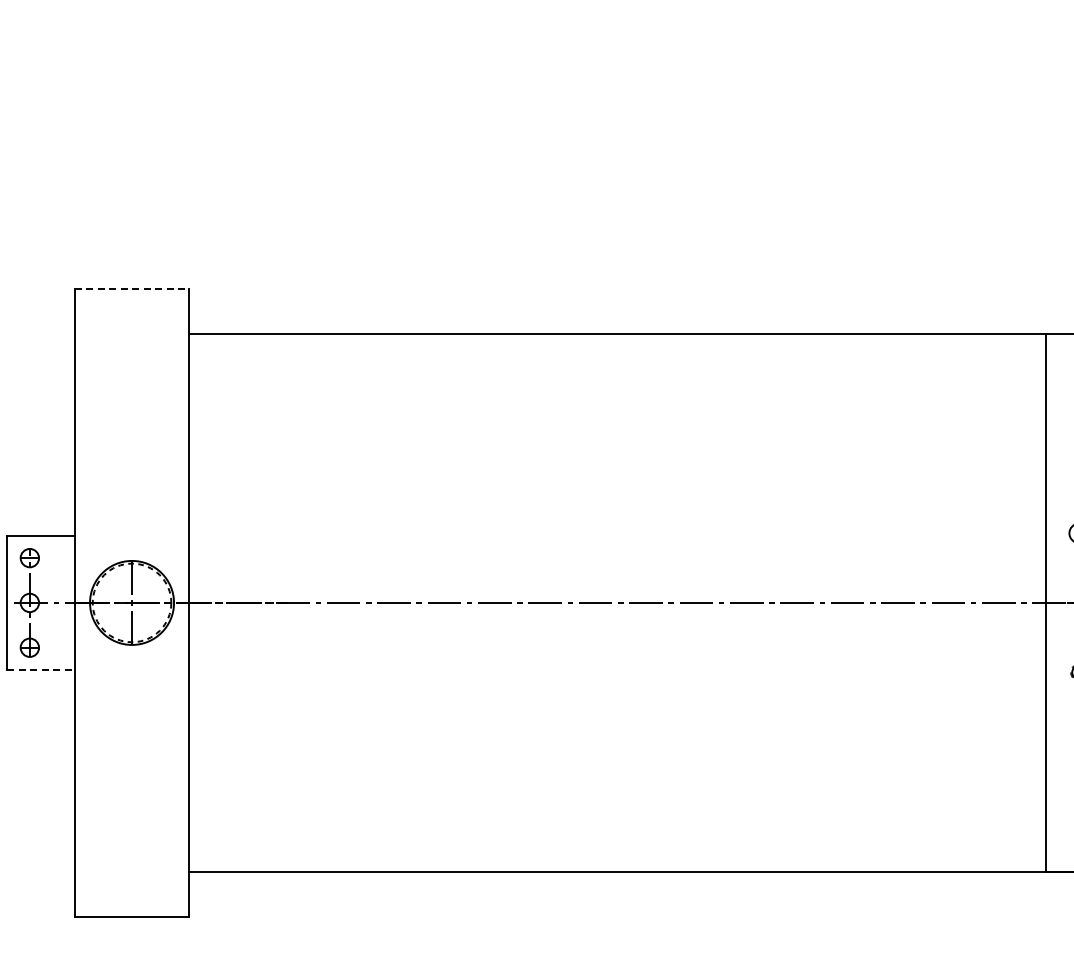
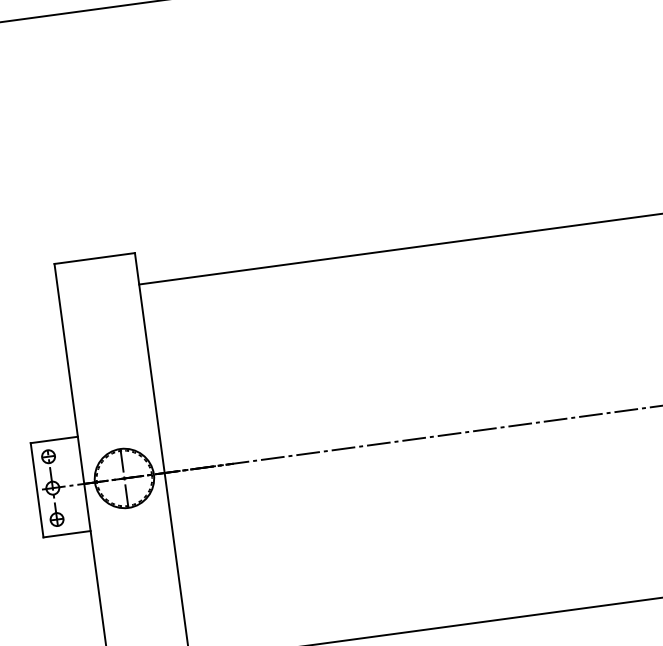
line: (132, 289) -> (95, 258), dashed -> solid
line: (41, 670) -> (67, 534), dashed -> solid

